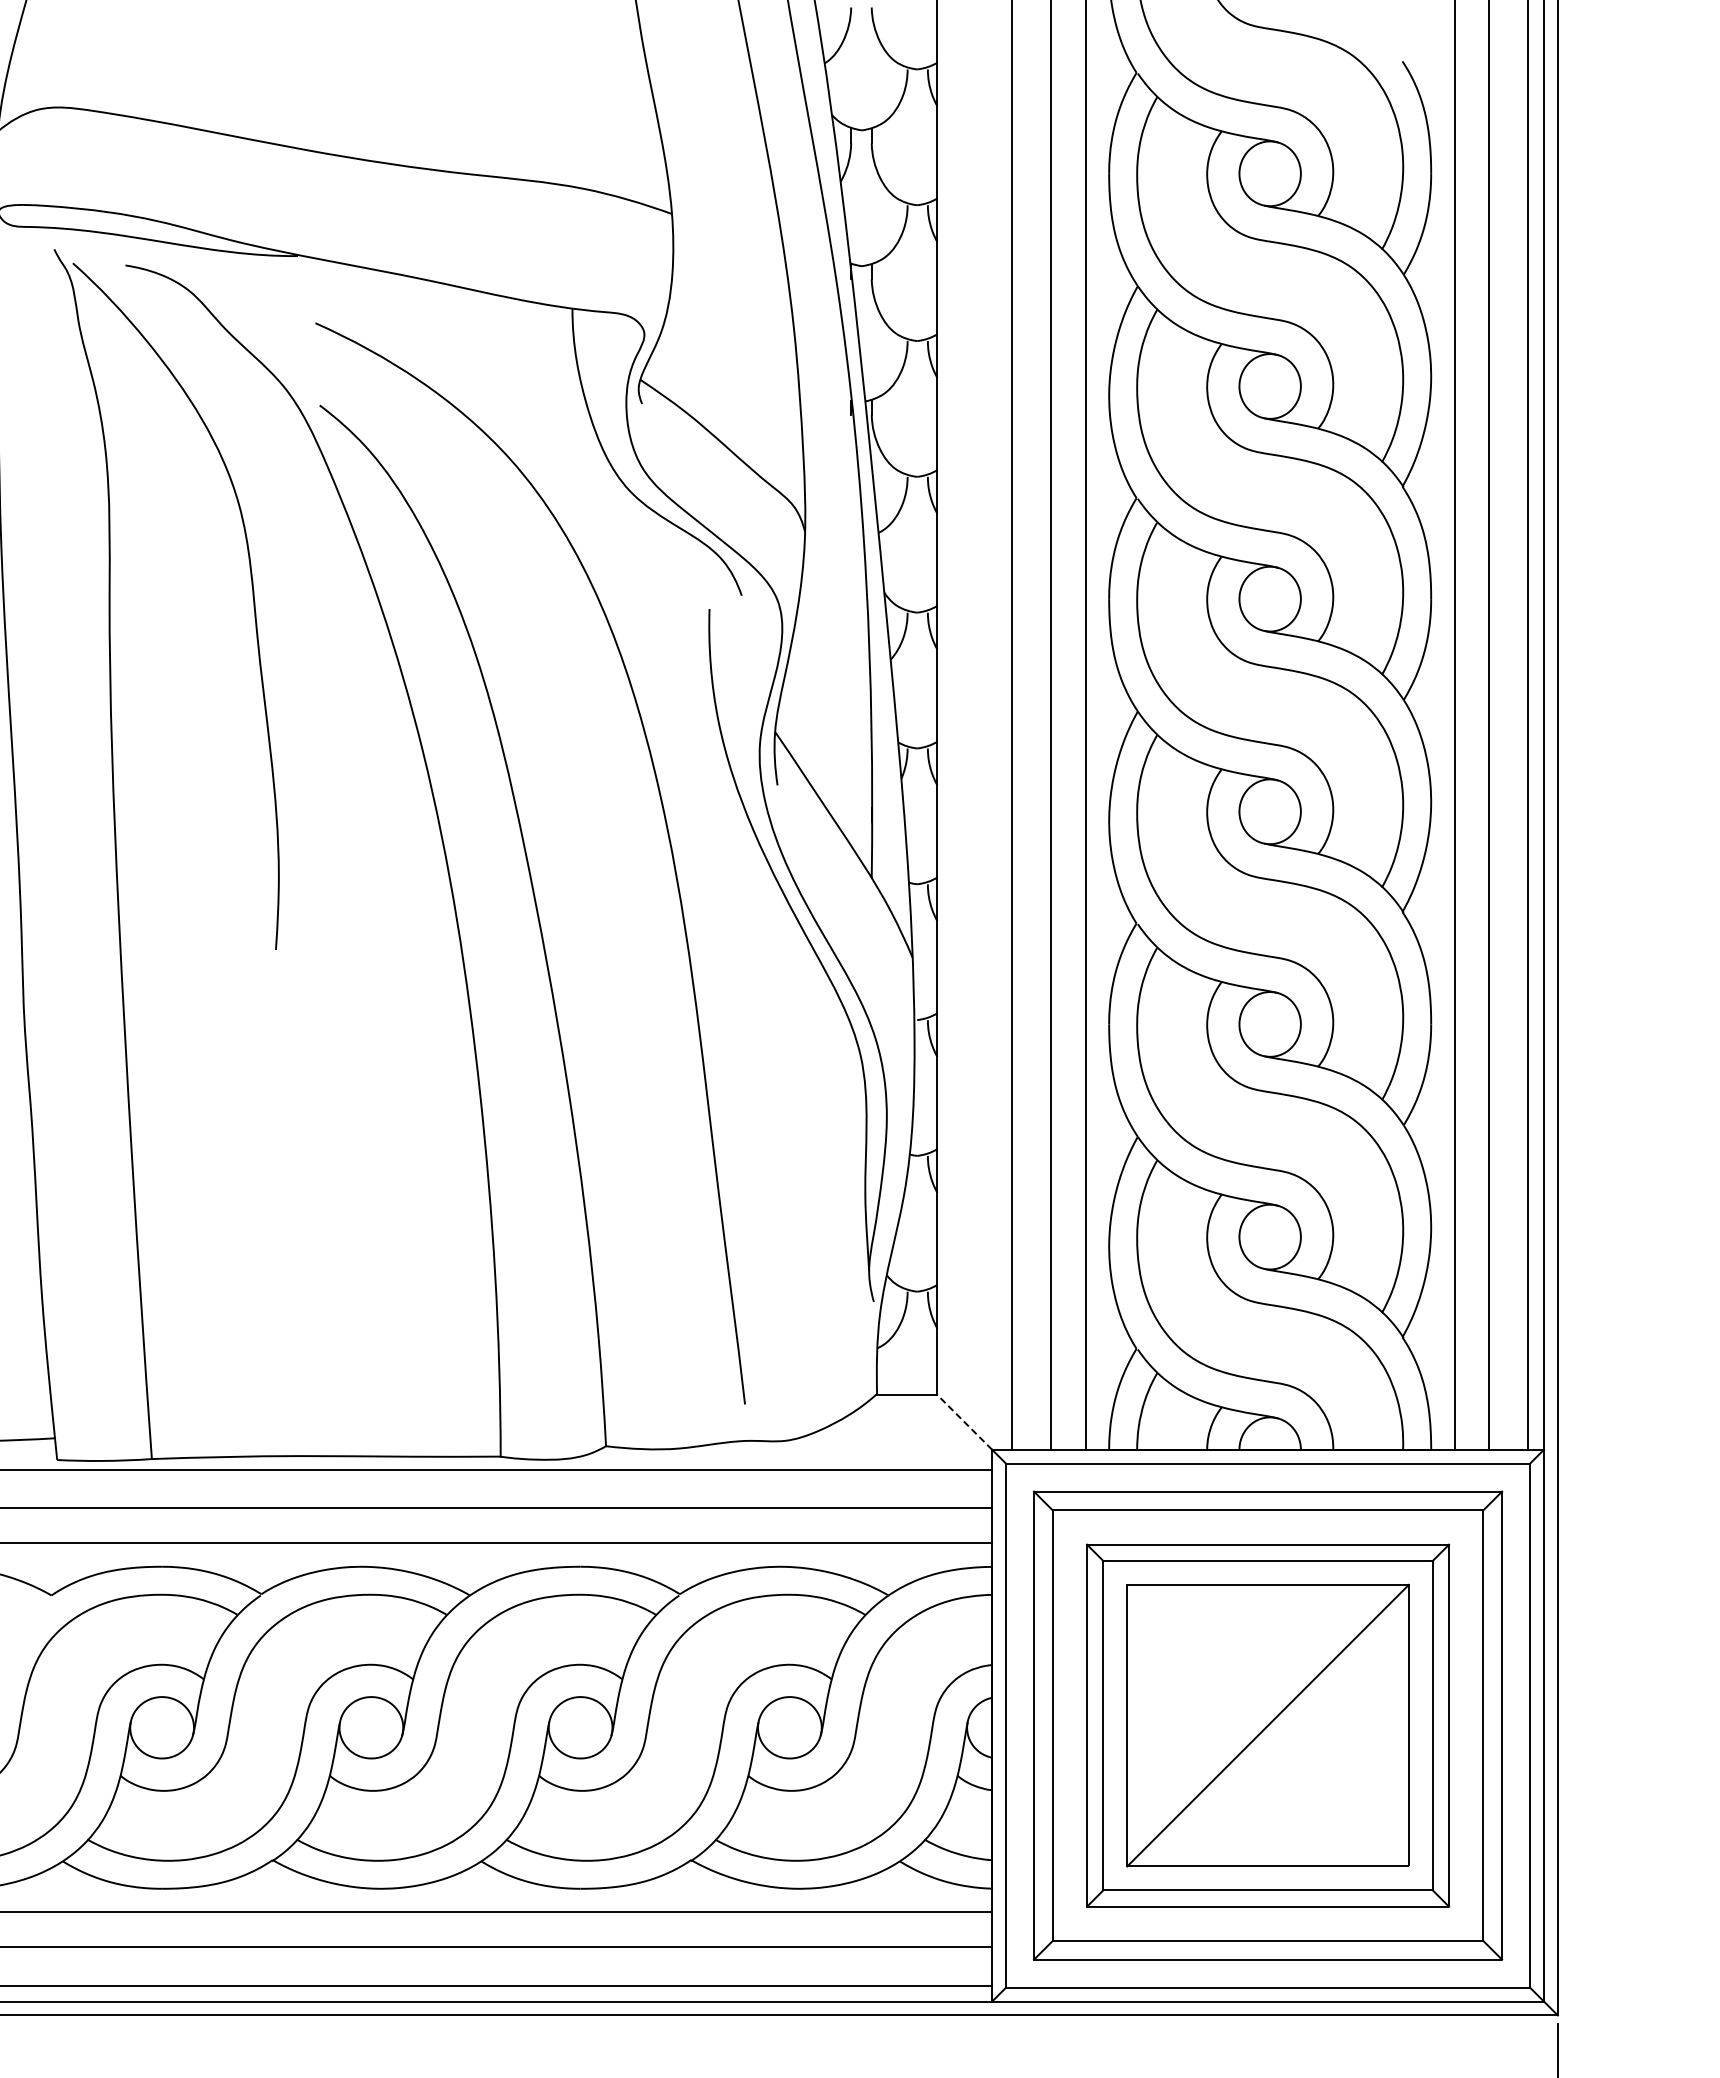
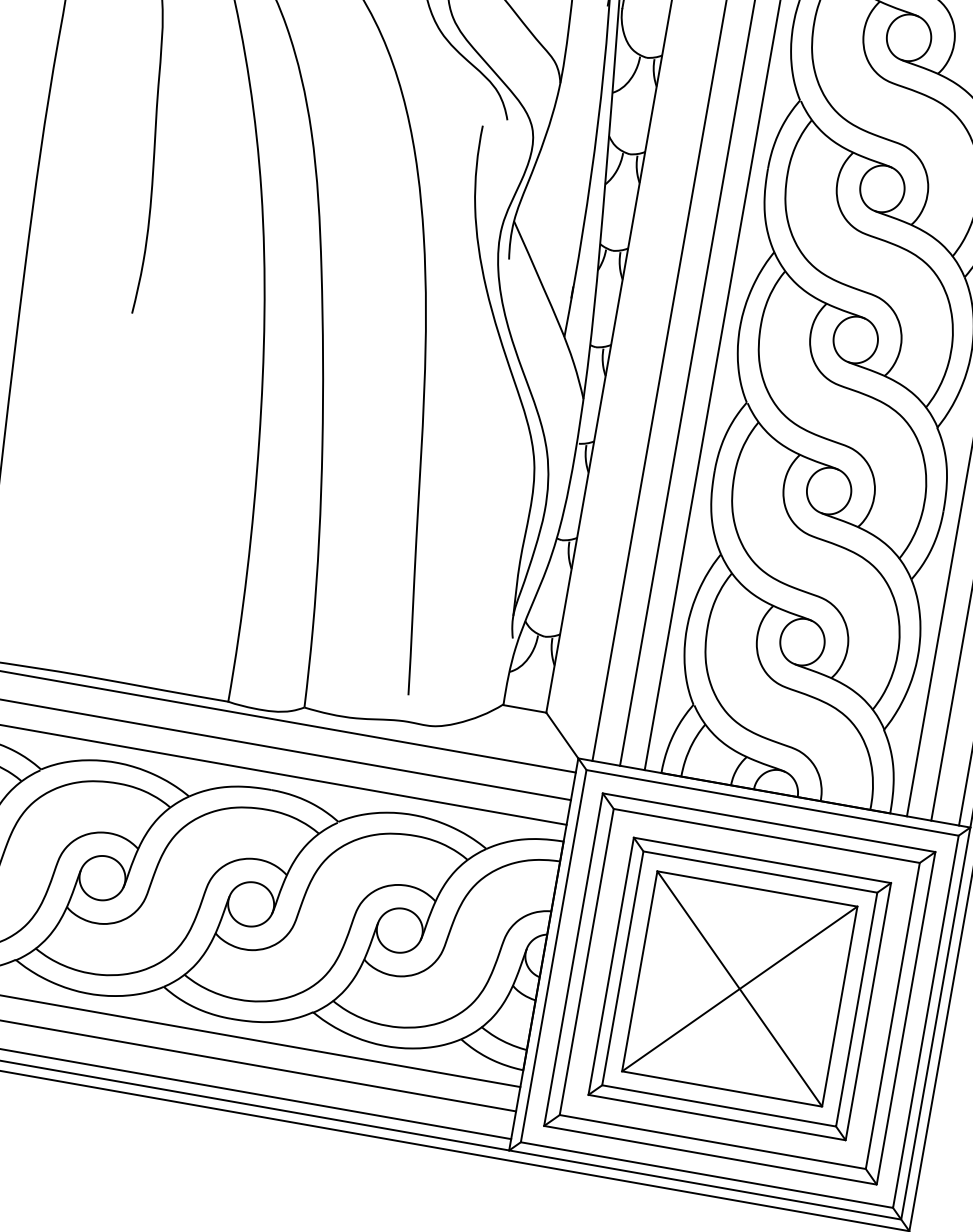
line: (964, 1422) -> (562, 735), dashed -> solid
line: (1267, 1725) -> (739, 988), added

